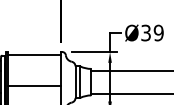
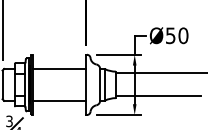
text: (152, 32) -> (177, 35), Ø39 -> Ø50
line: (33, 54) -> (58, 68), moved
line: (33, 85) -> (58, 100), moved

